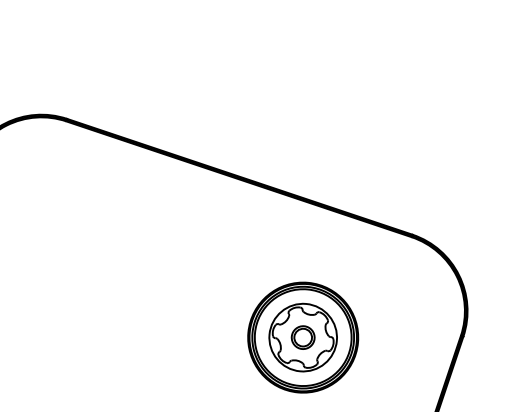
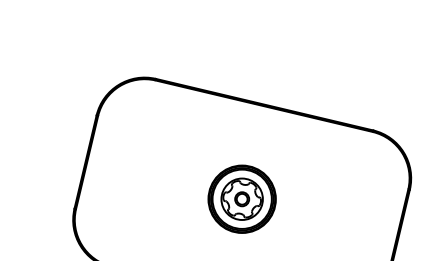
part: (302, 336) -> (241, 198), moved

